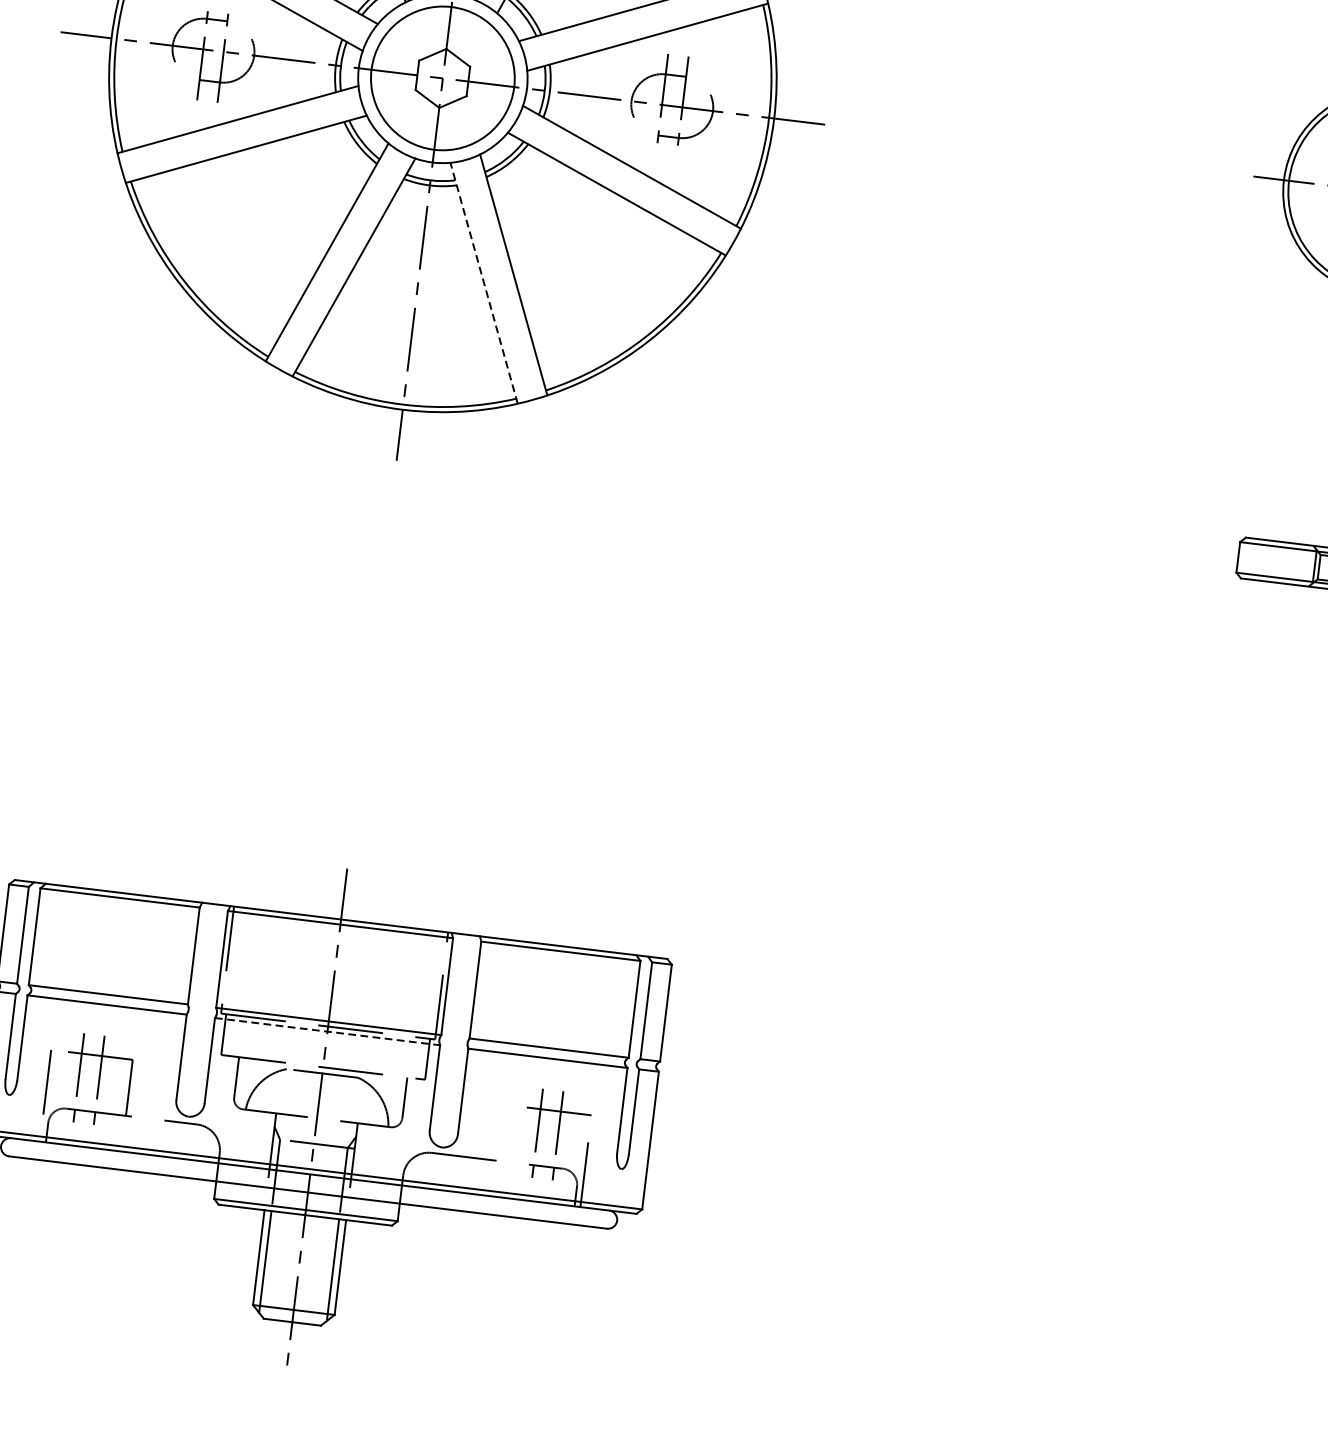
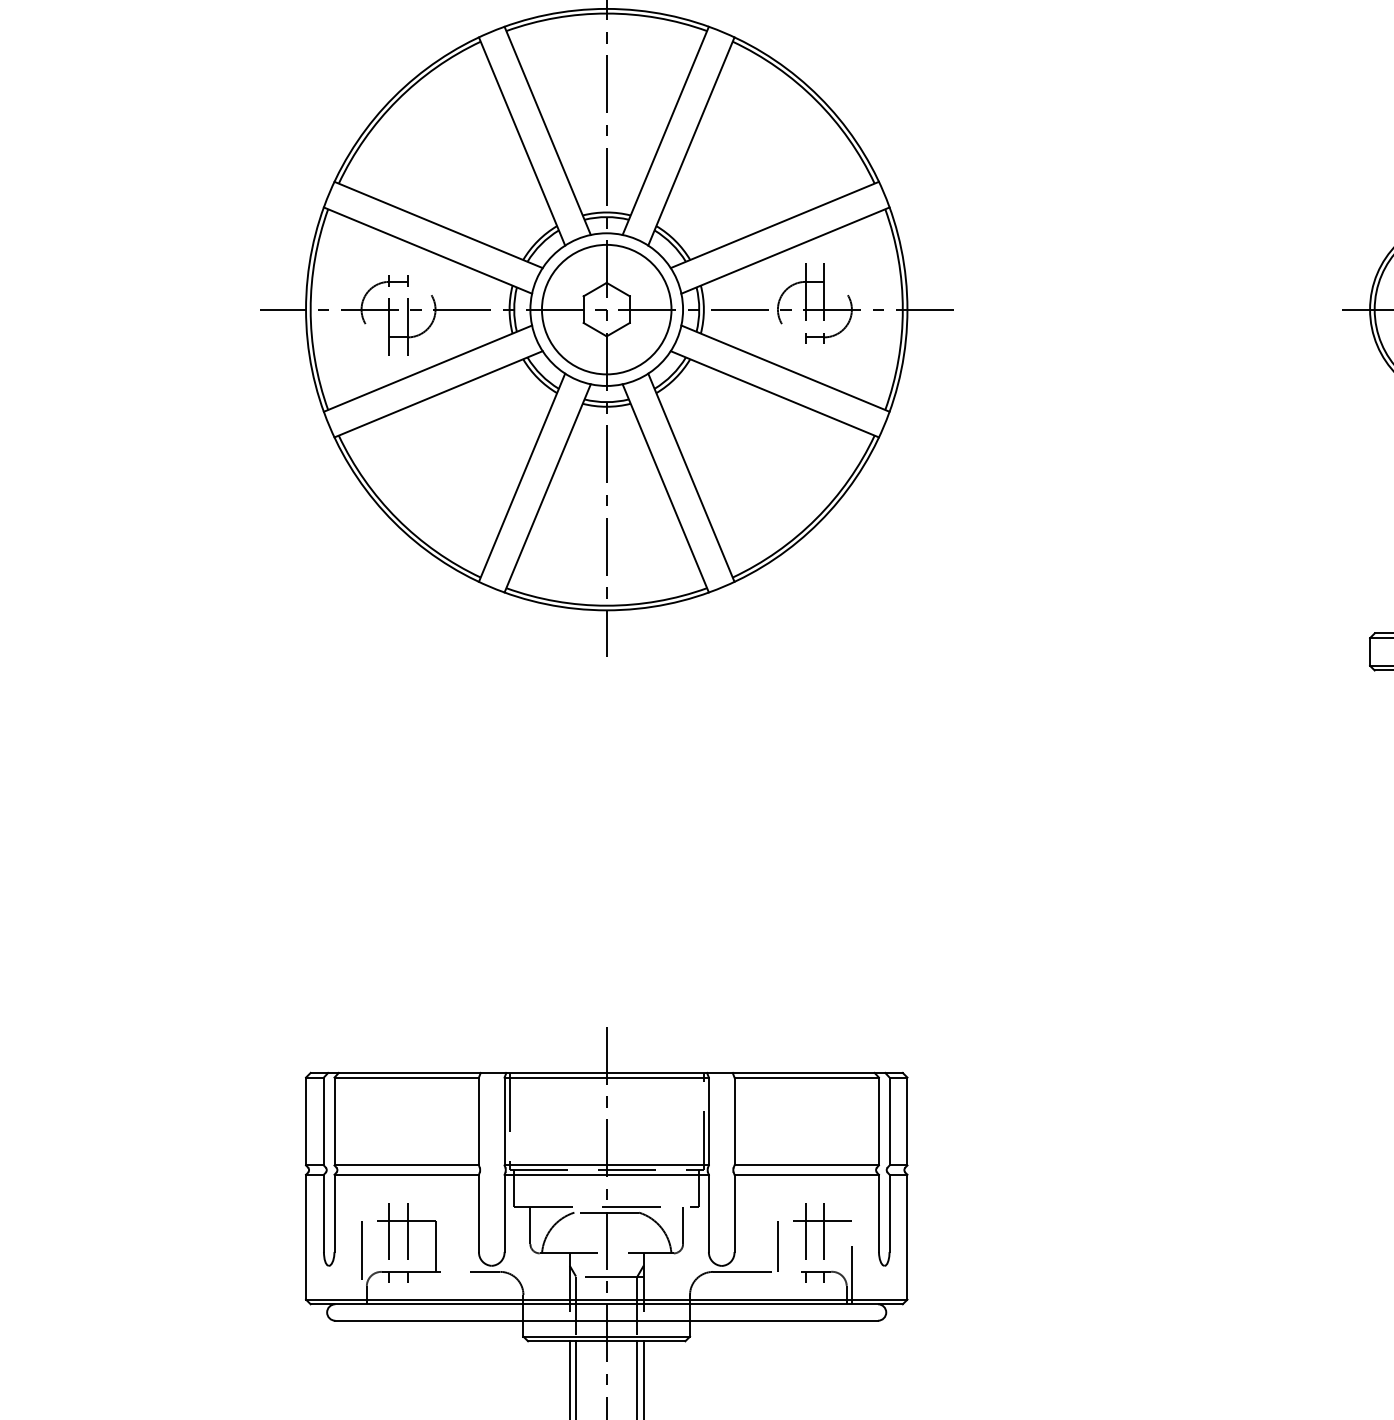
line: (483, 283) -> (665, 488), dashed -> solid
line: (328, 1031) -> (607, 1174), dashed -> solid
line: (506, 1133) -> (777, 1246), added

